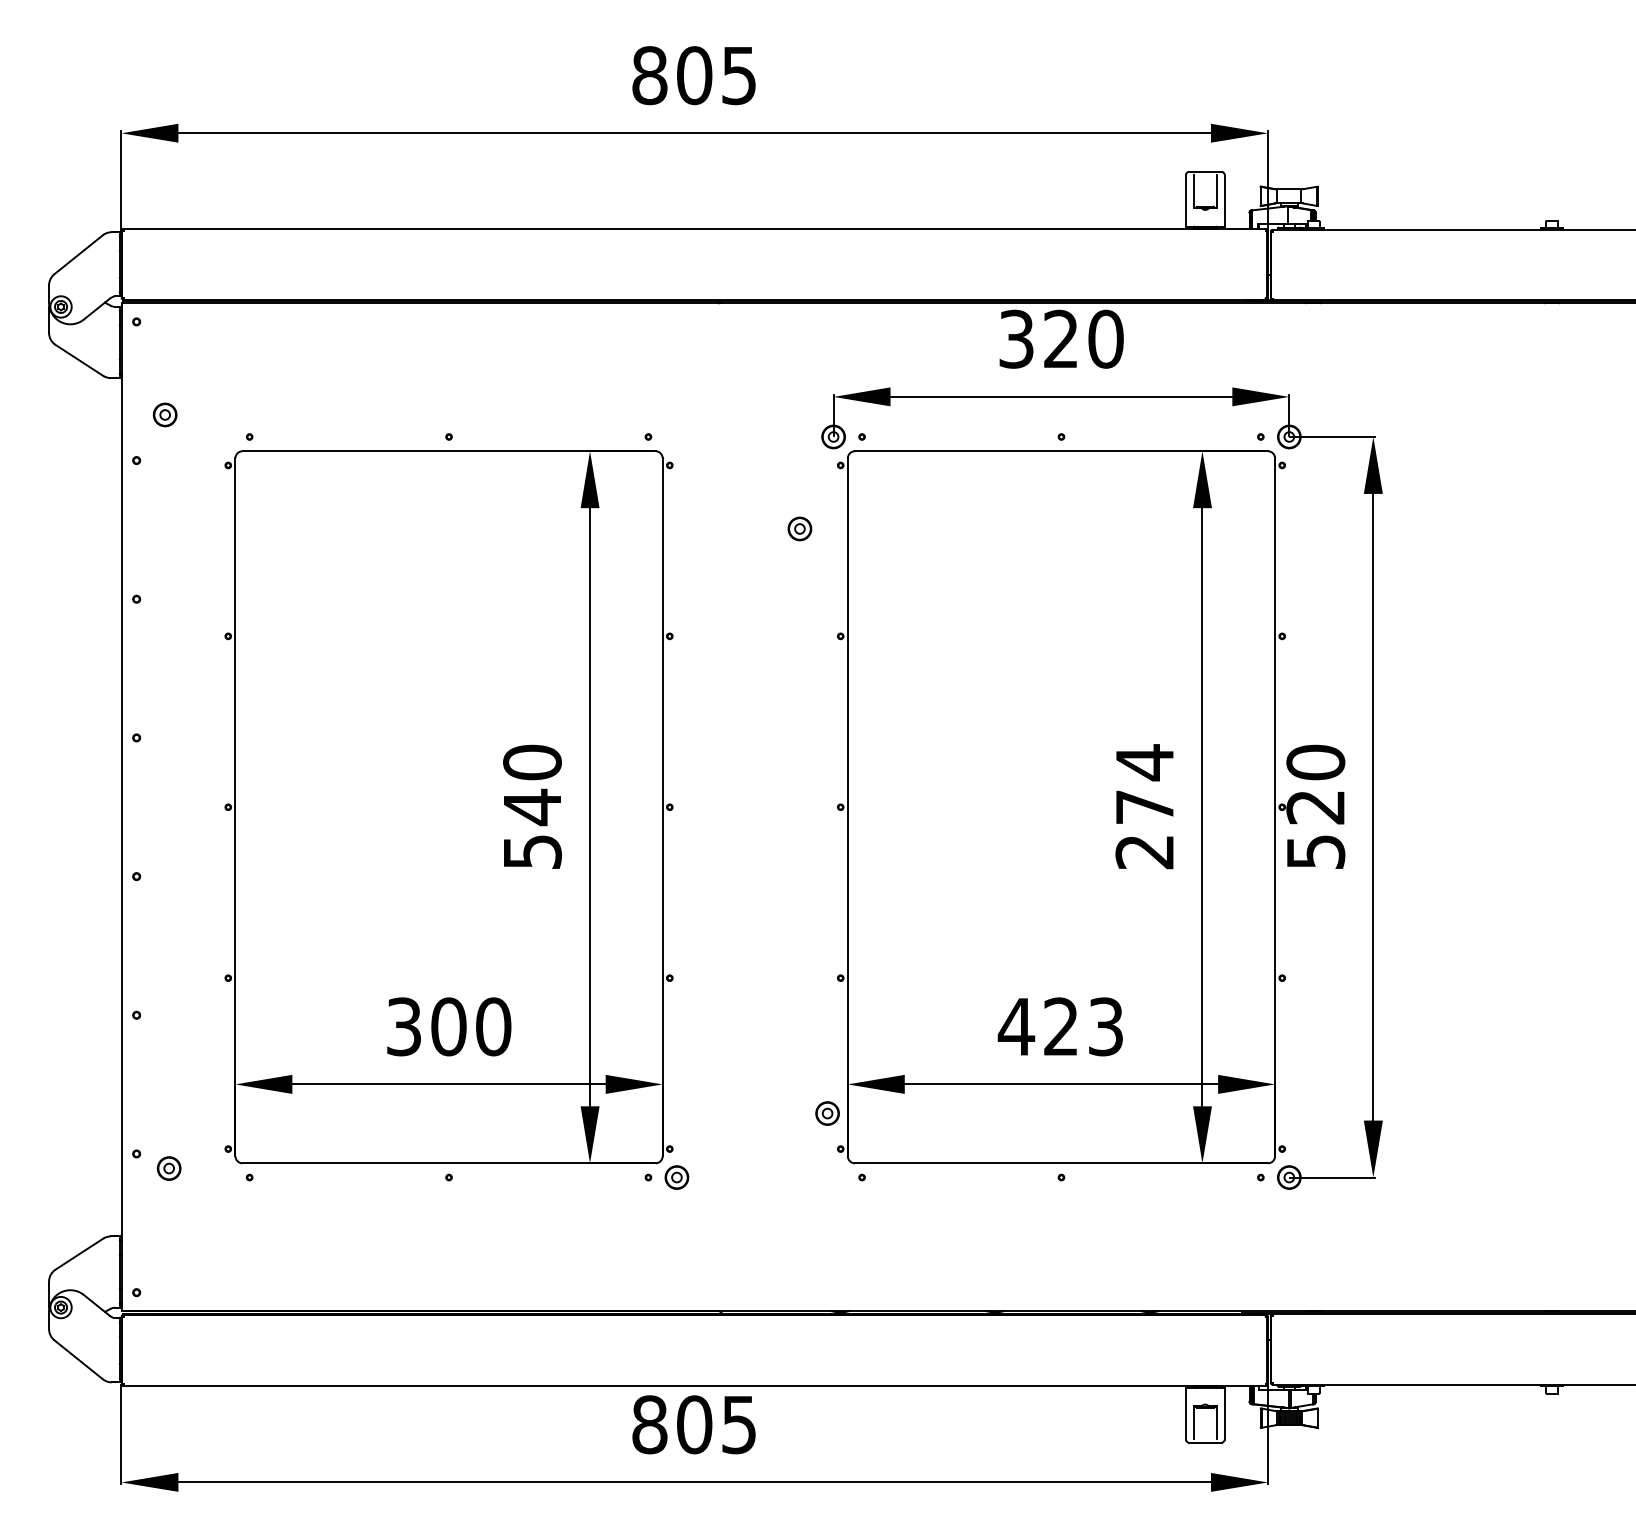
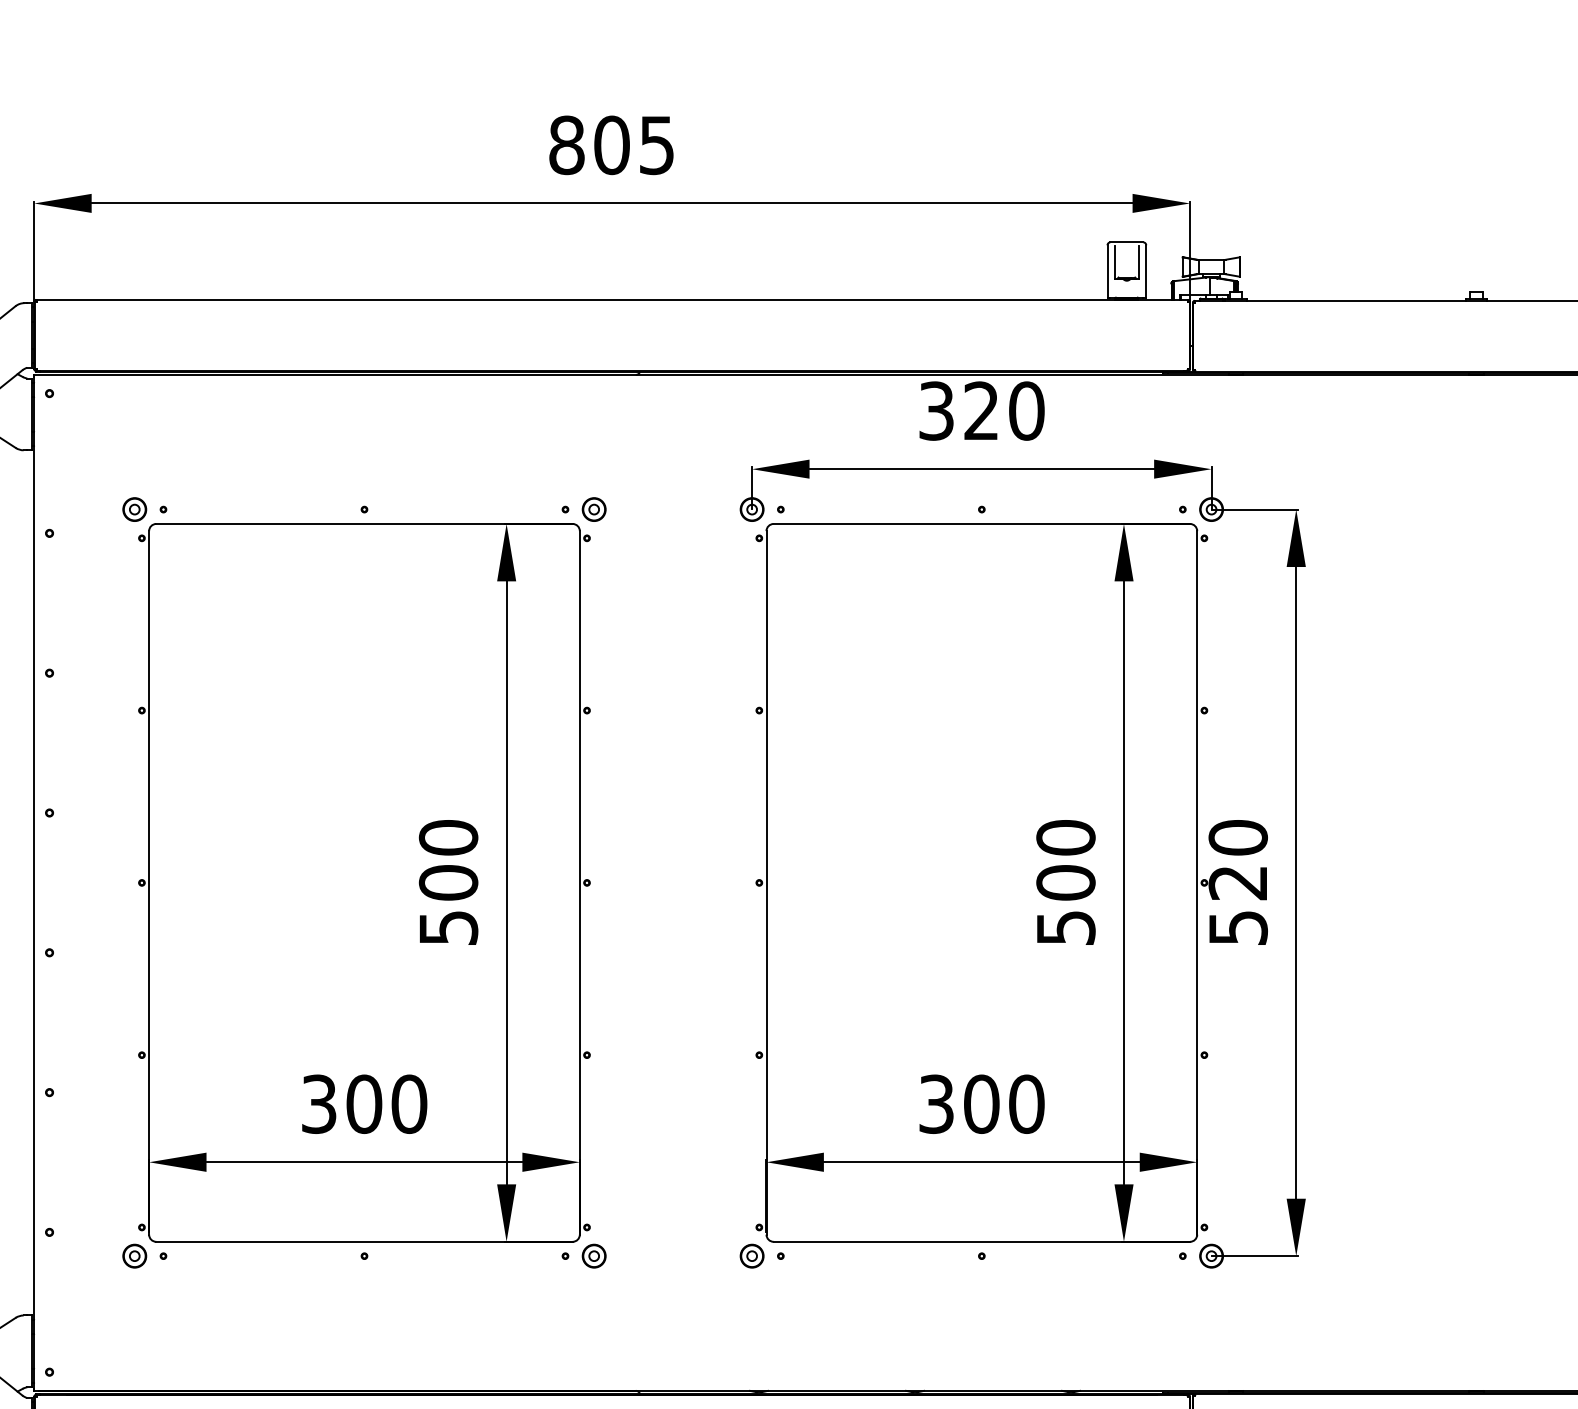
part: (164, 414) -> (134, 509), moved
part: (799, 528) -> (593, 509), moved
text: (1144, 806) -> (1065, 882), 274 -> 500
text: (532, 807) -> (448, 883), 540 -> 500
text: (1060, 1026) -> (980, 1103), 423 -> 300
part: (827, 1113) -> (752, 1256), moved
part: (168, 1168) -> (134, 1256), moved

